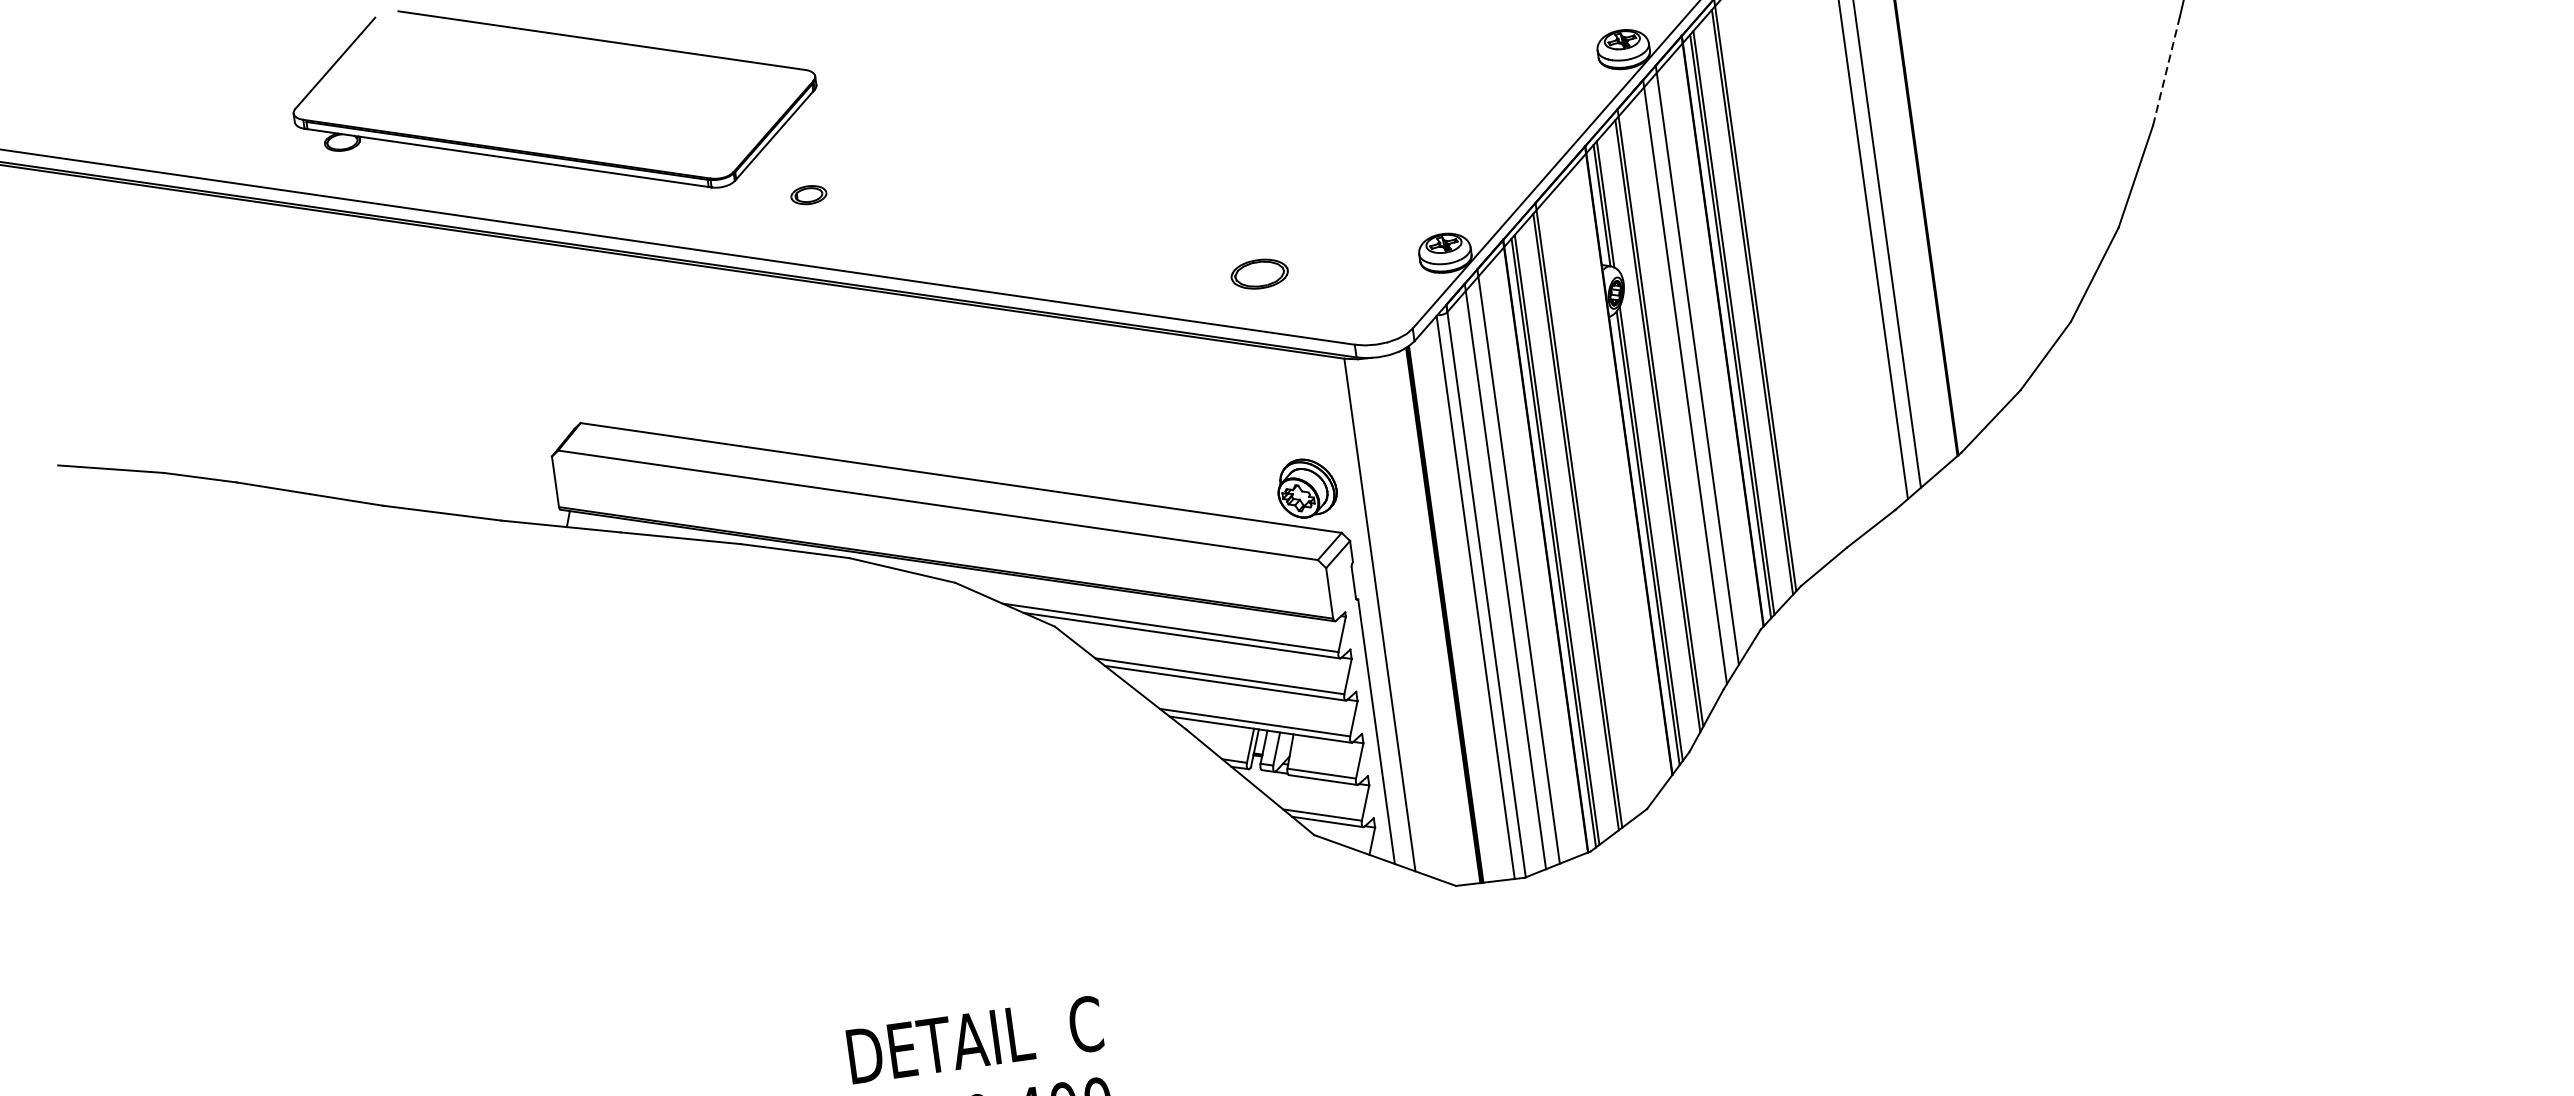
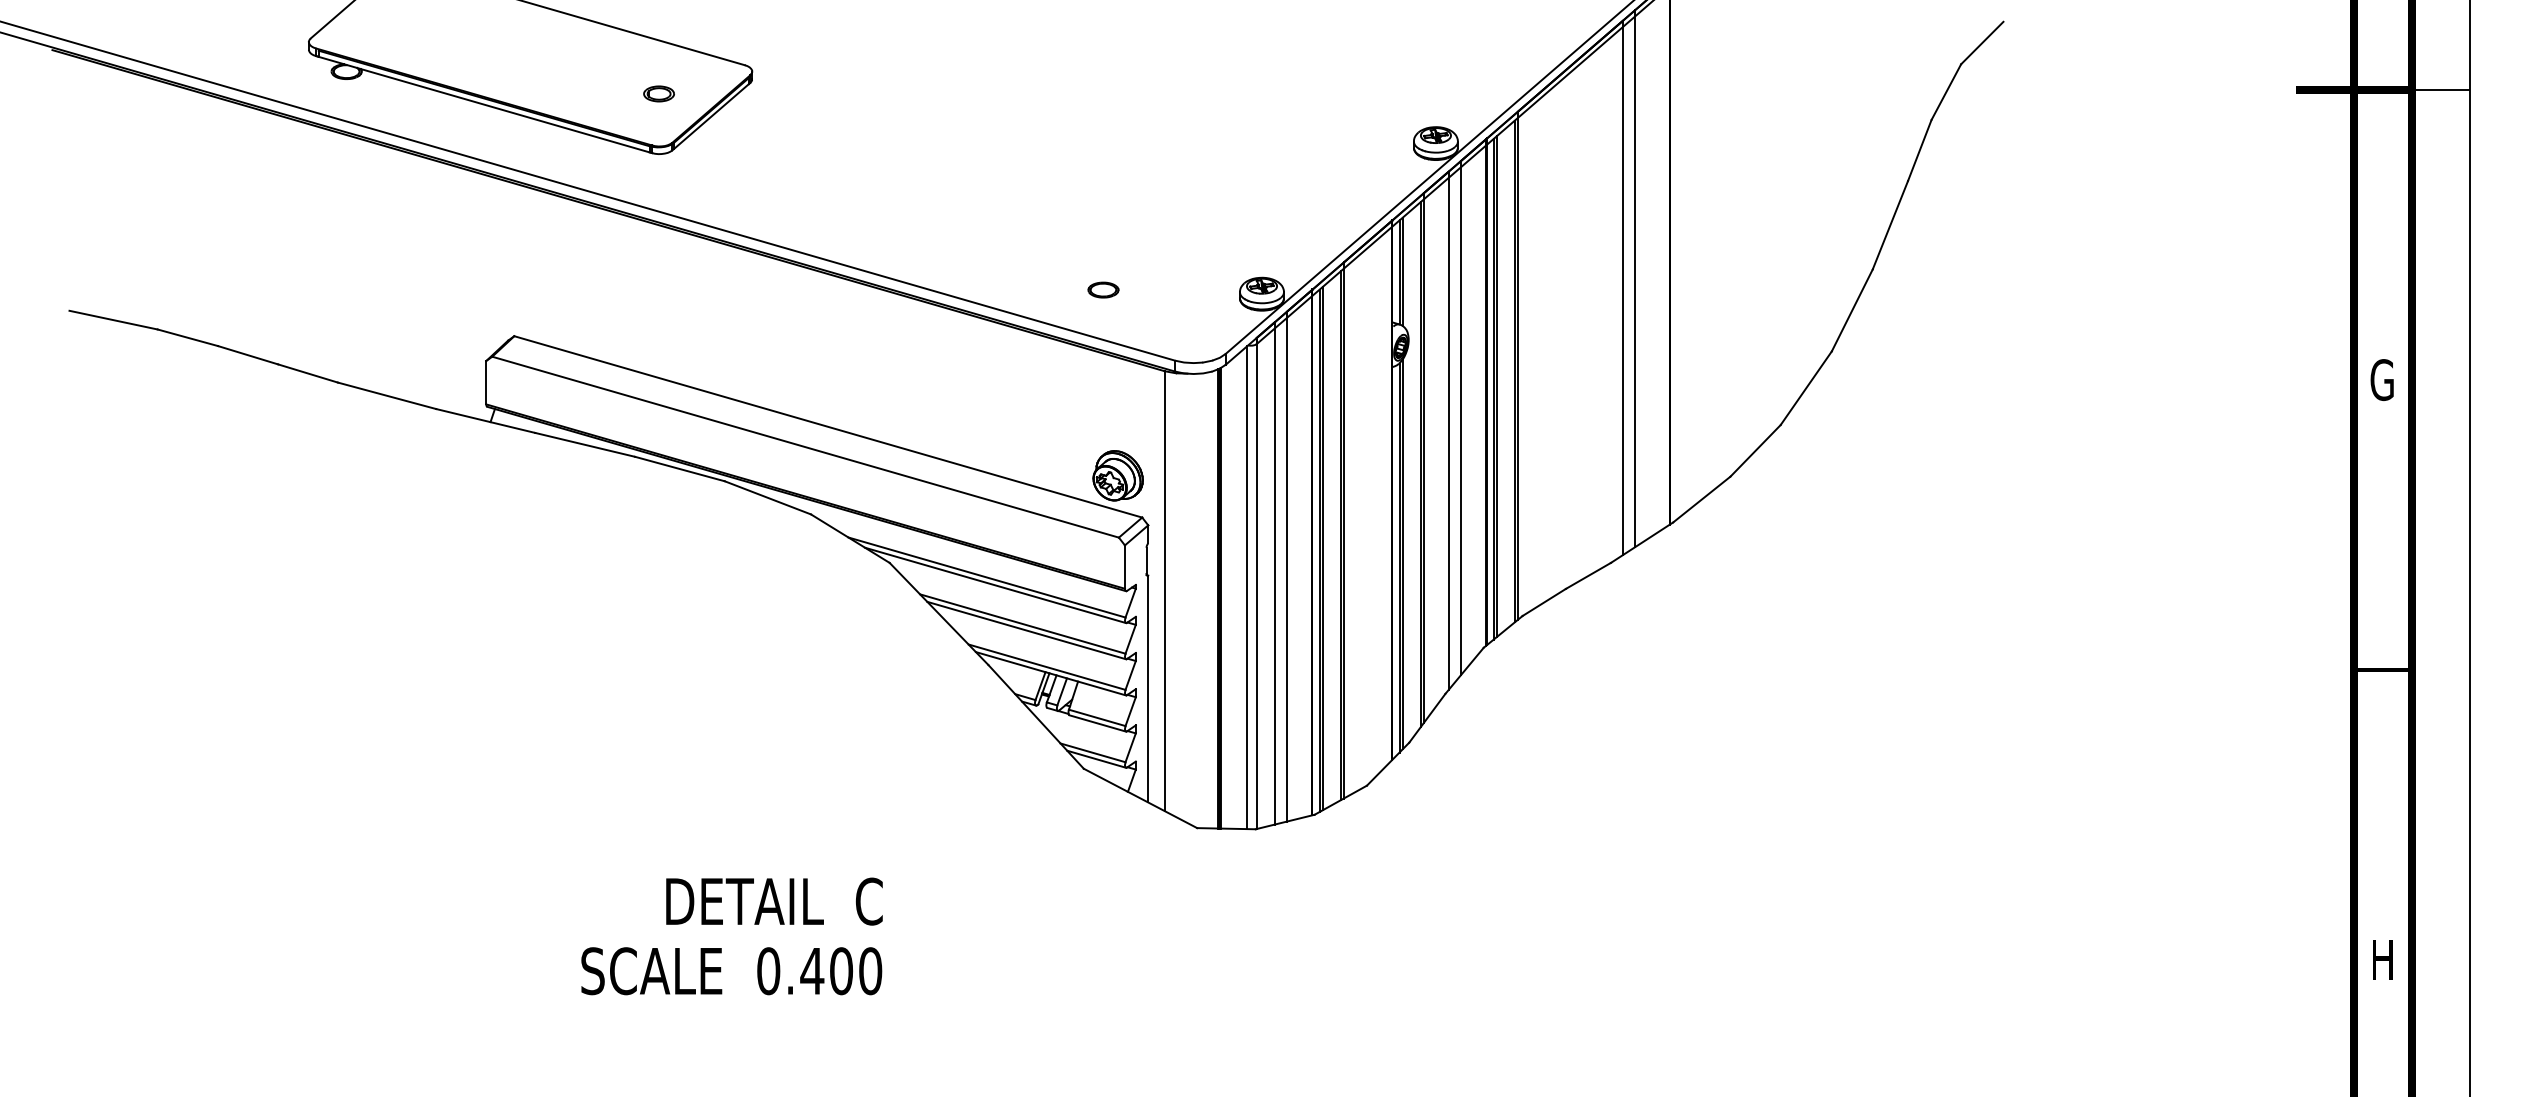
line: (2166, 71) -> (1890, 225), dashed -> solid
part: (808, 194) -> (658, 93), moved
part: (1259, 273) -> (1103, 289), size x0.62

